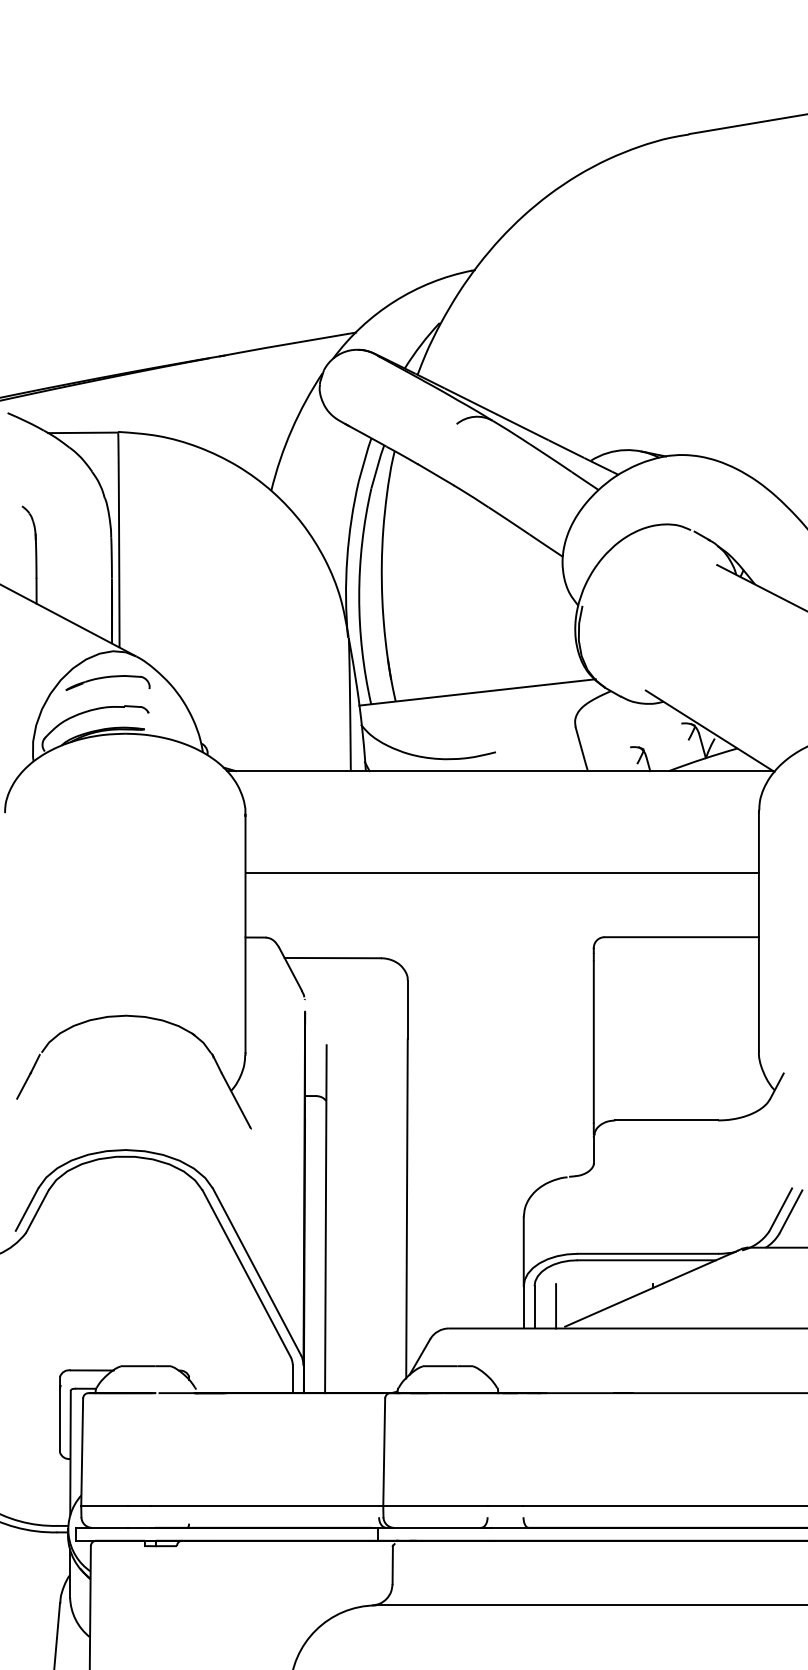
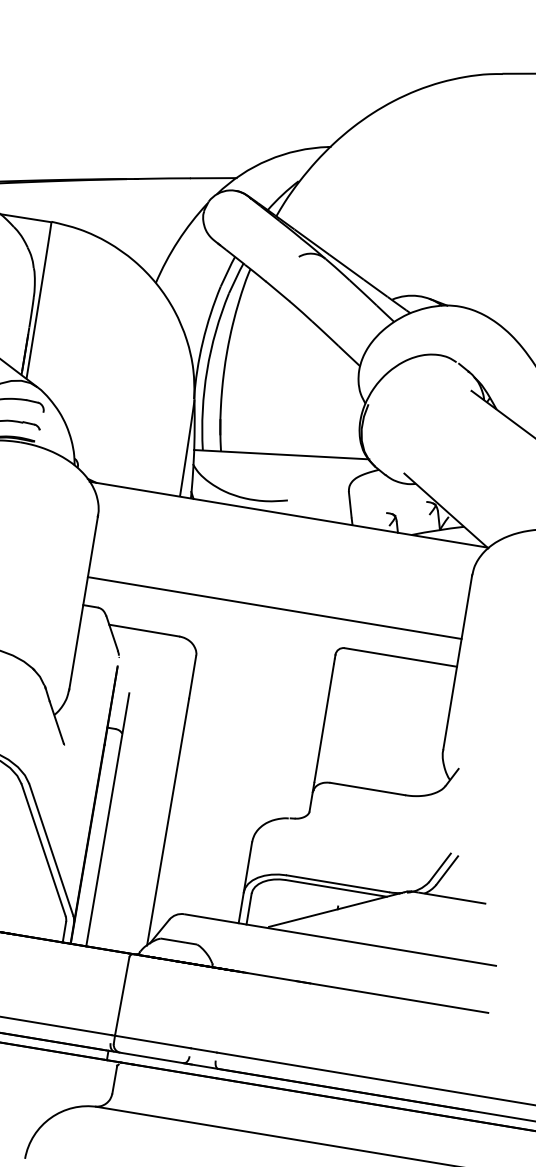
line: (501, 873) -> (274, 608), moved
line: (556, 1306) -> (265, 911), removed

